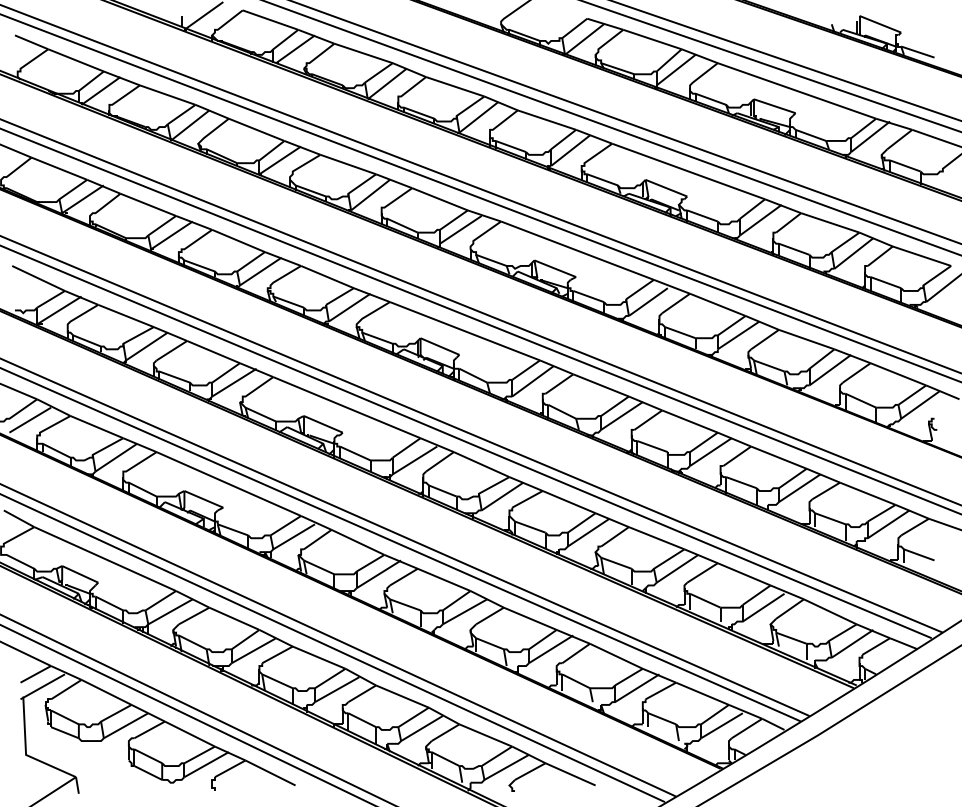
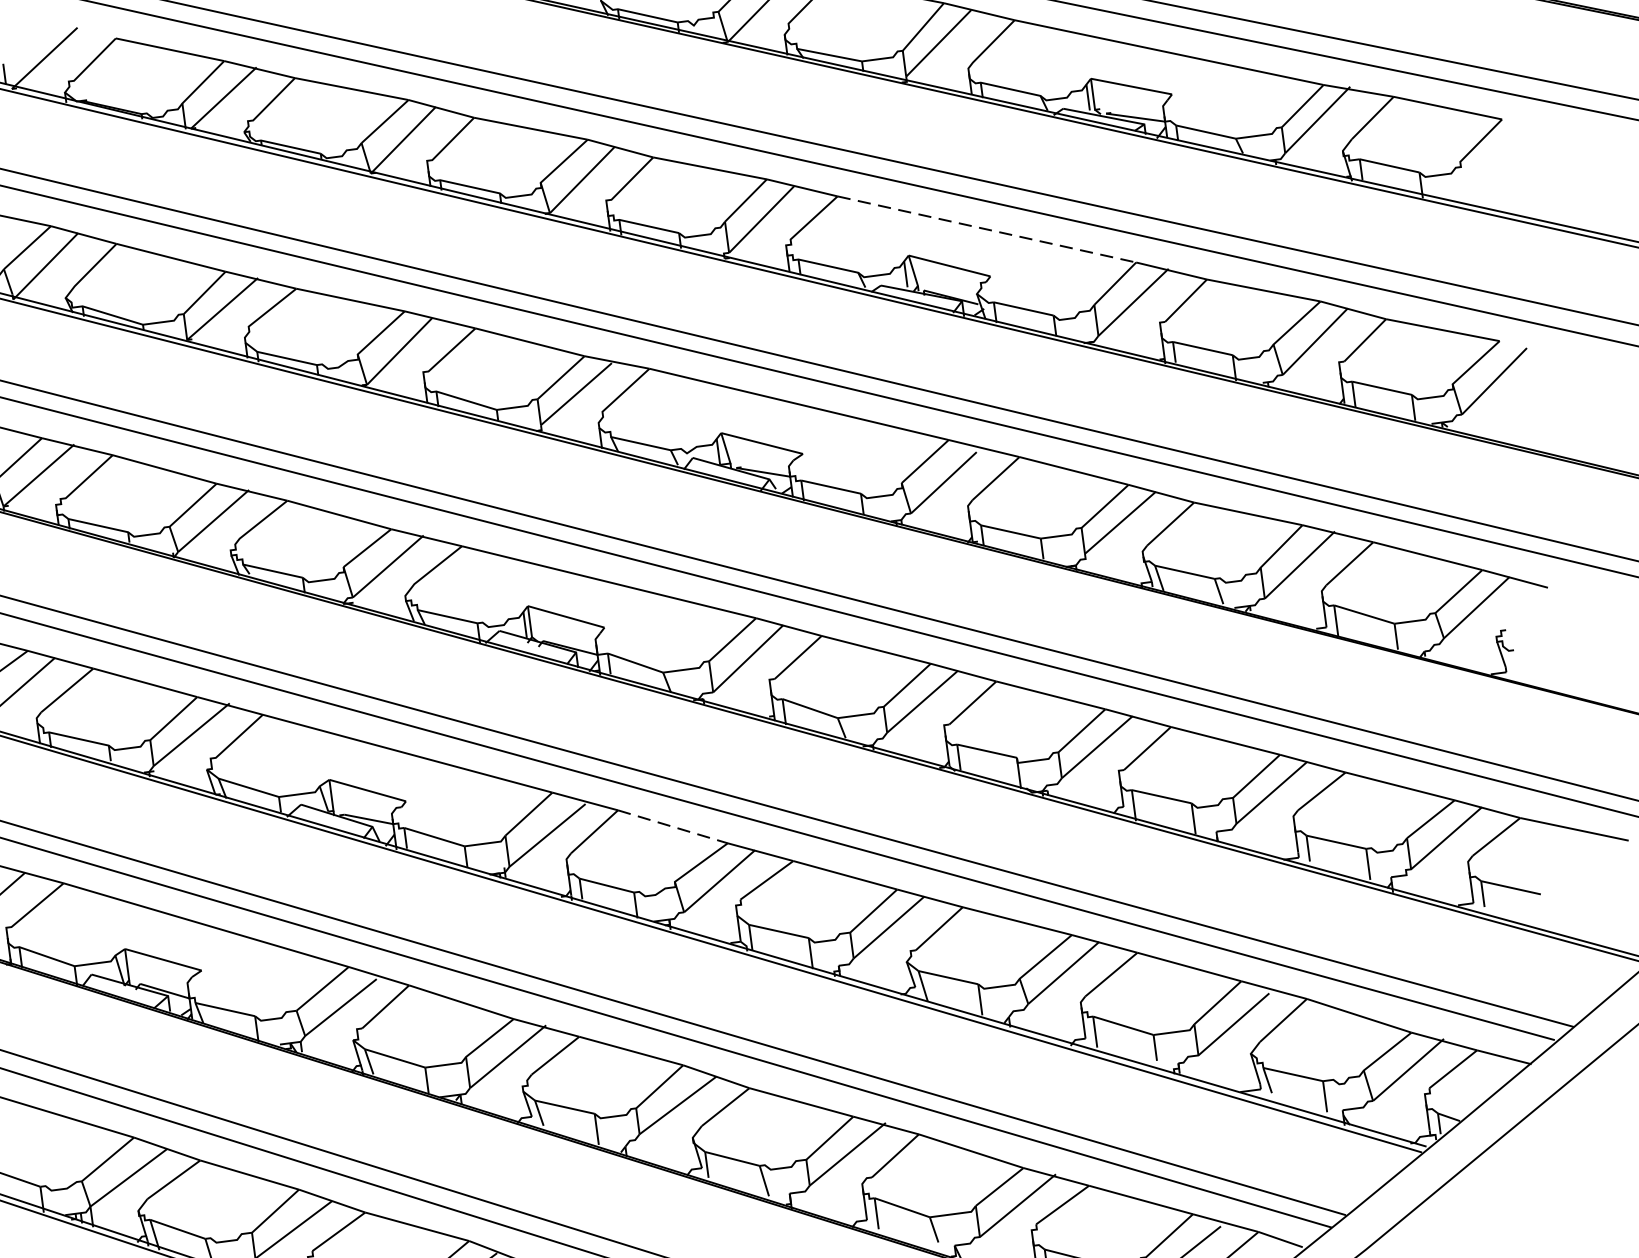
line: (689, 171) -> (988, 229), solid -> dashed
line: (482, 464) -> (674, 826), solid -> dashed

